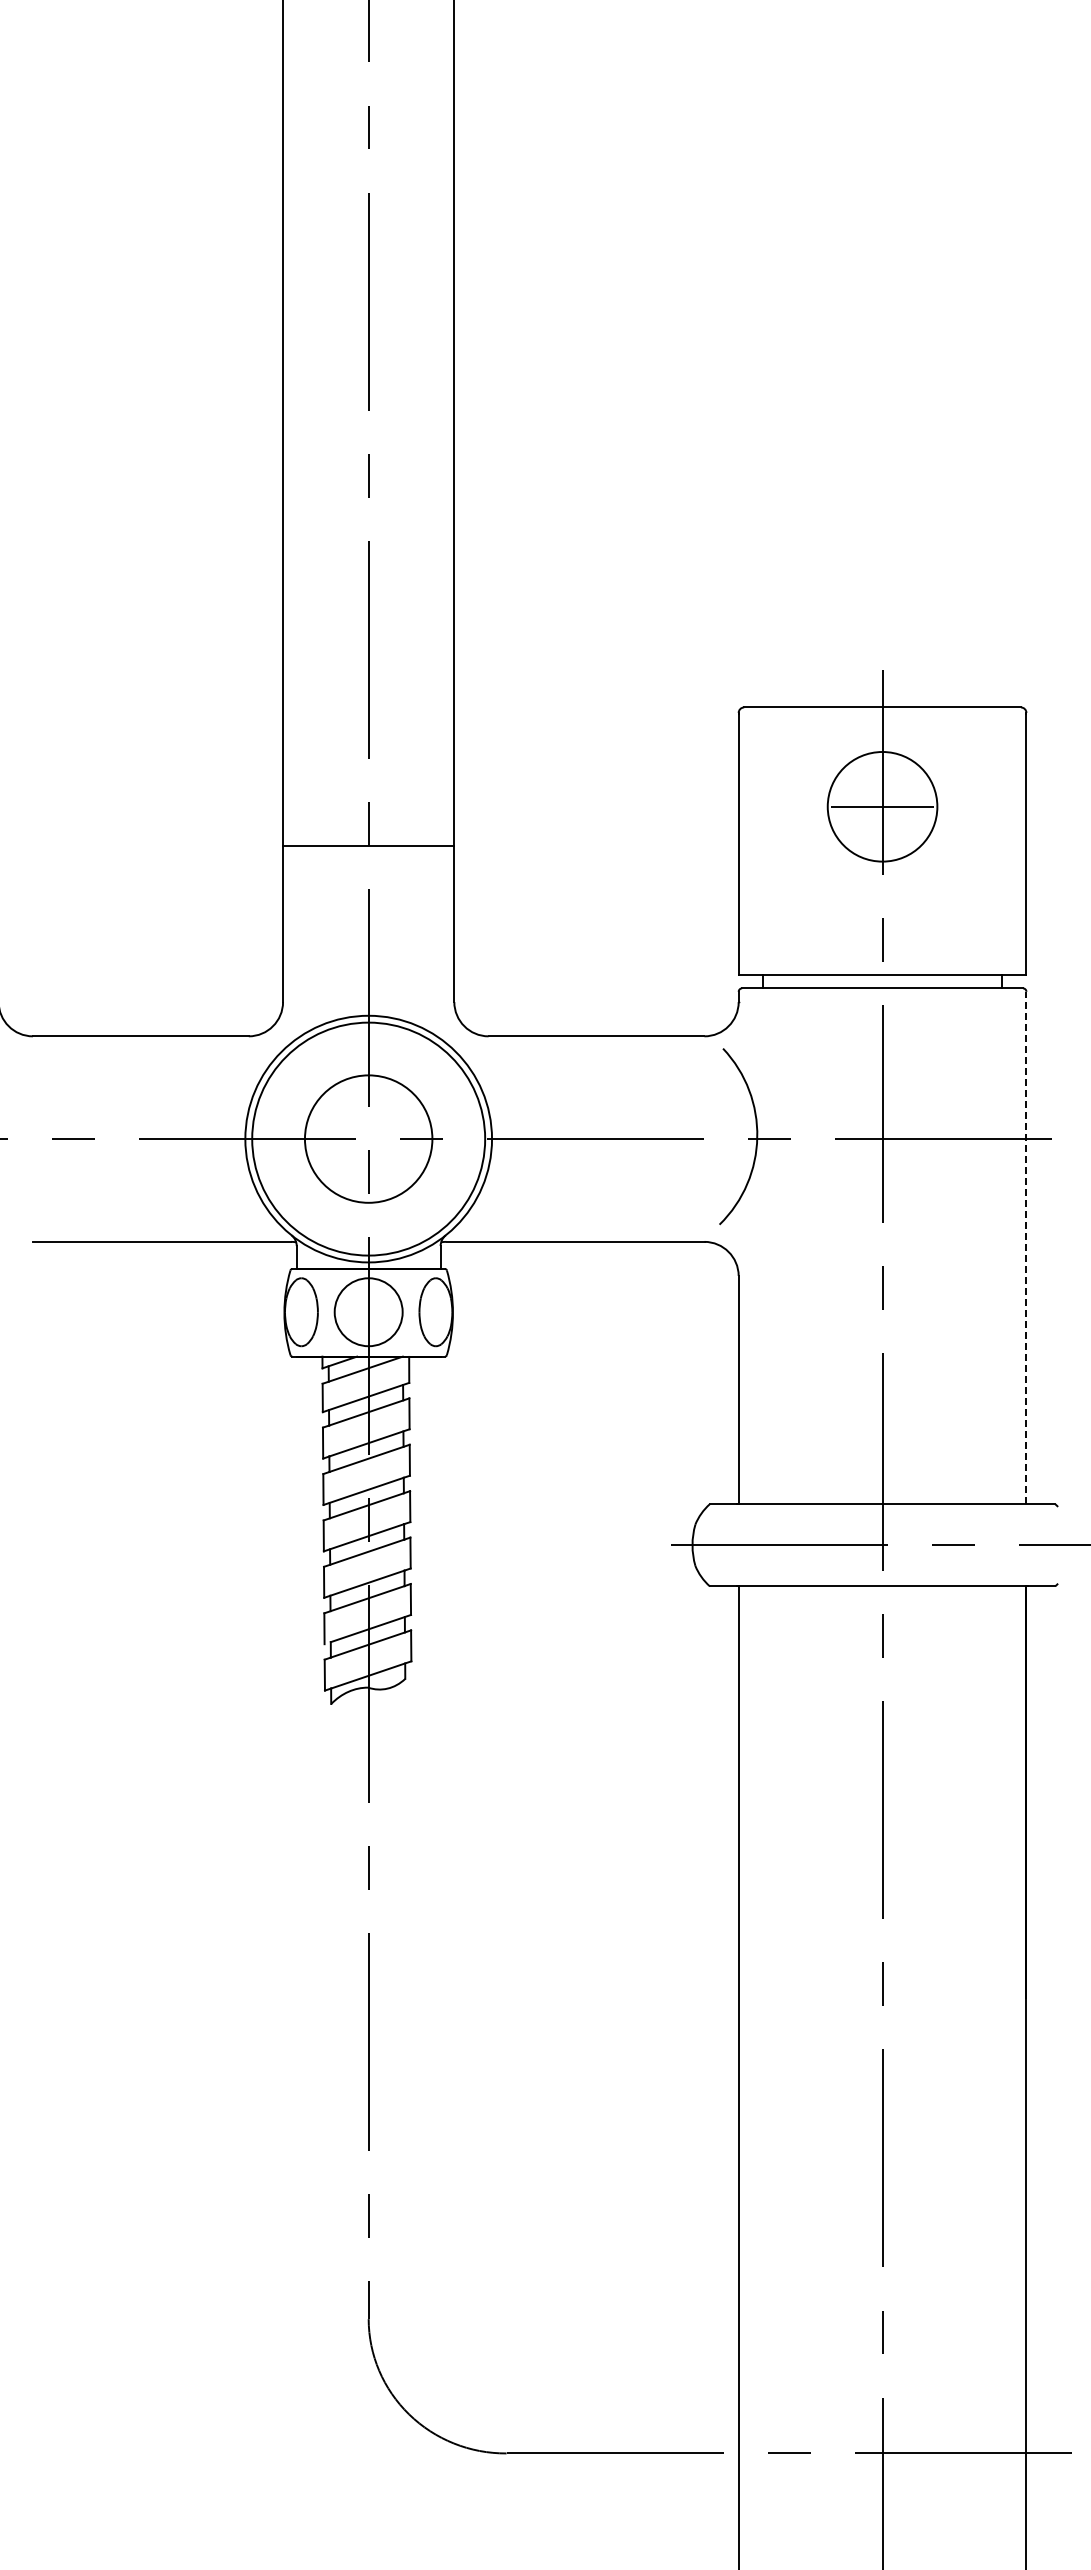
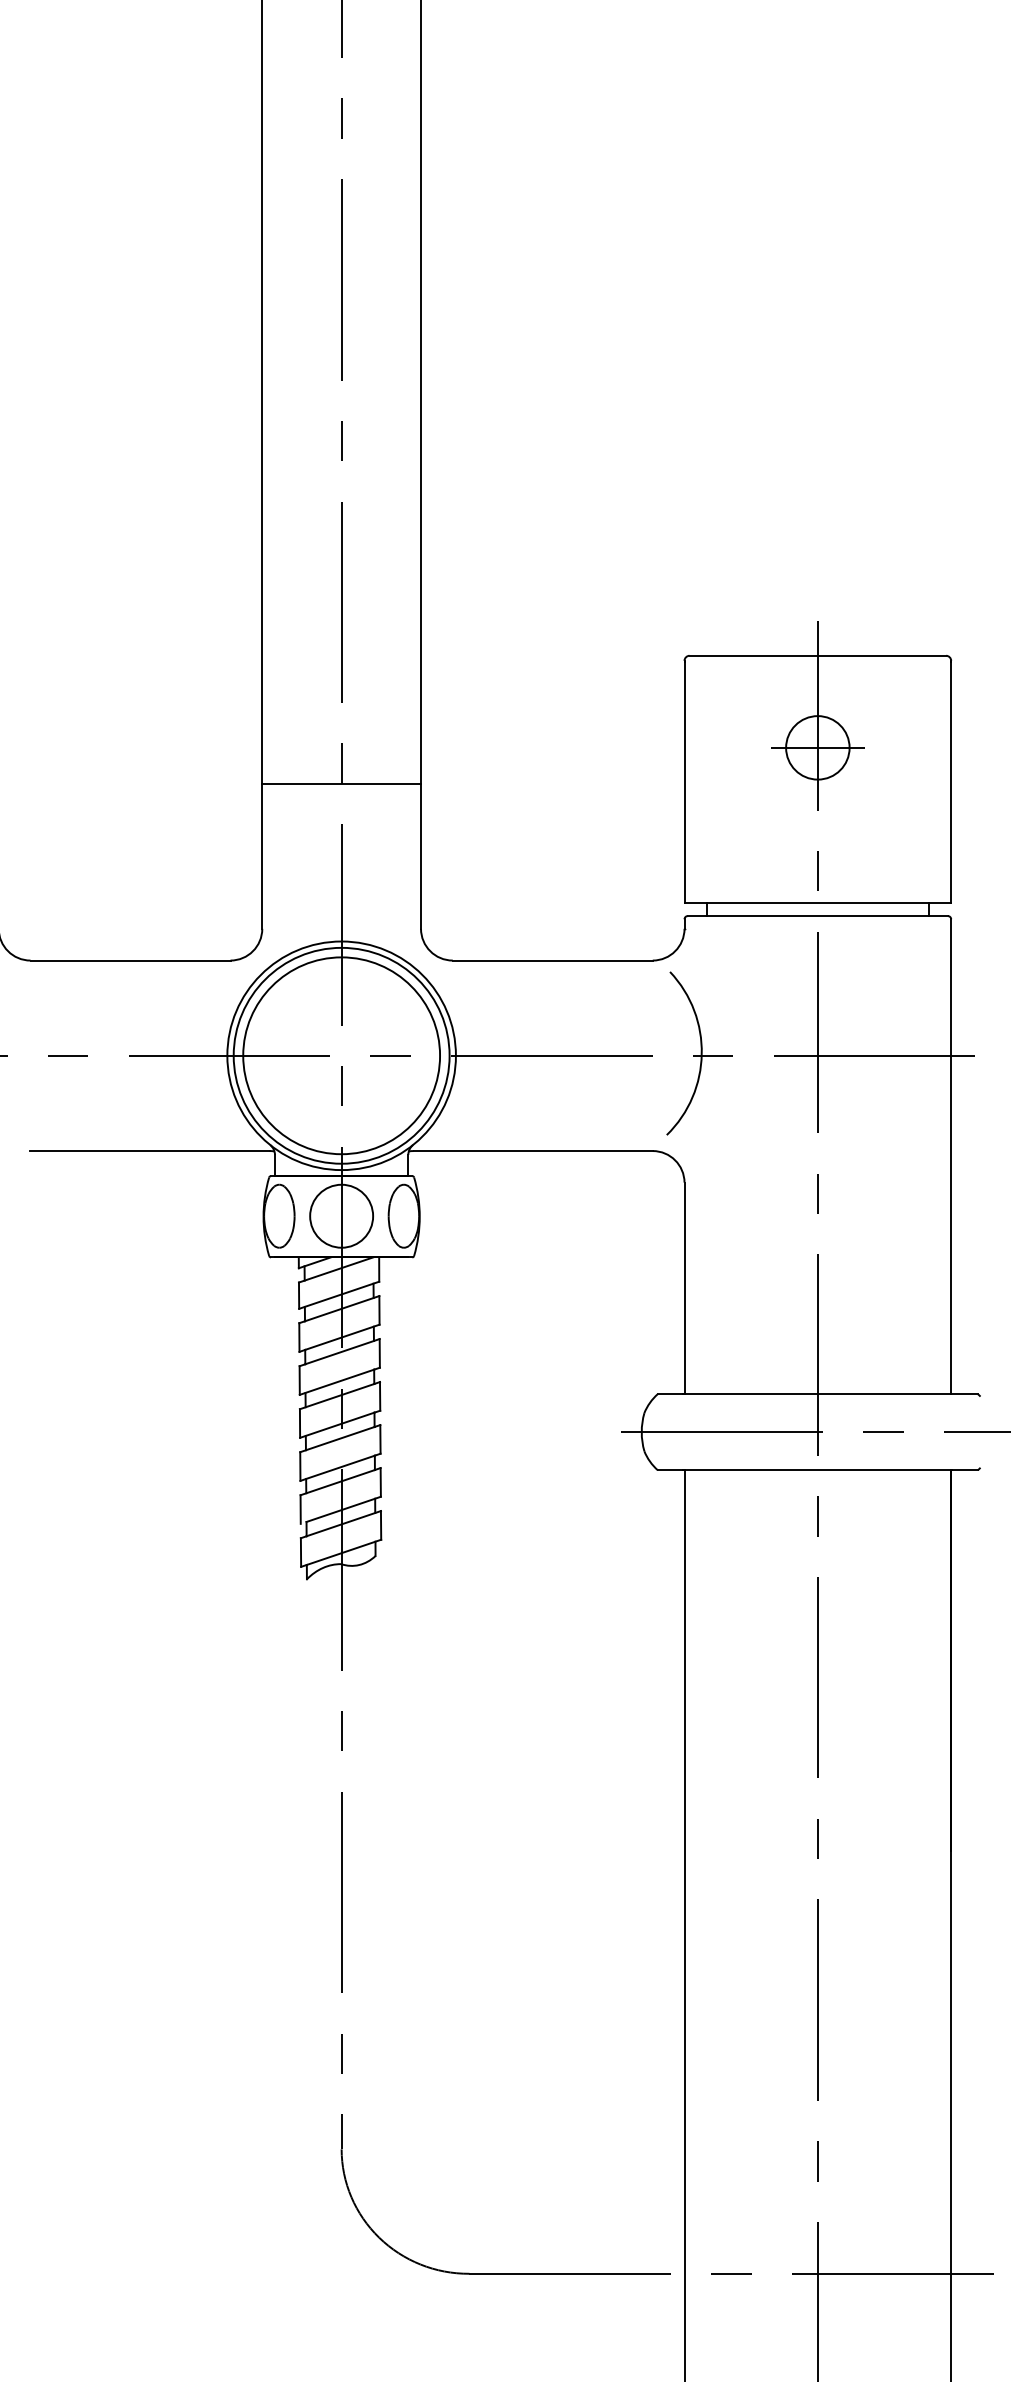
circle: (882, 806) -> (817, 747), size x0.62
circle: (368, 1138) -> (341, 1055), size x1.67
line: (1026, 1247) -> (951, 1156), dashed -> solid

